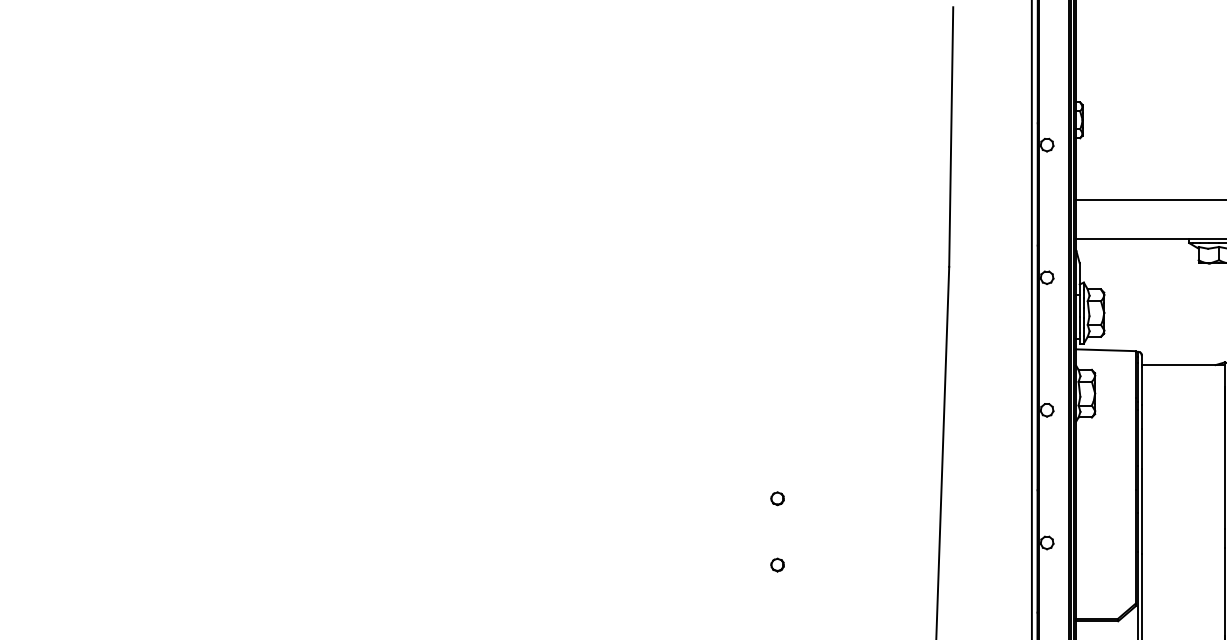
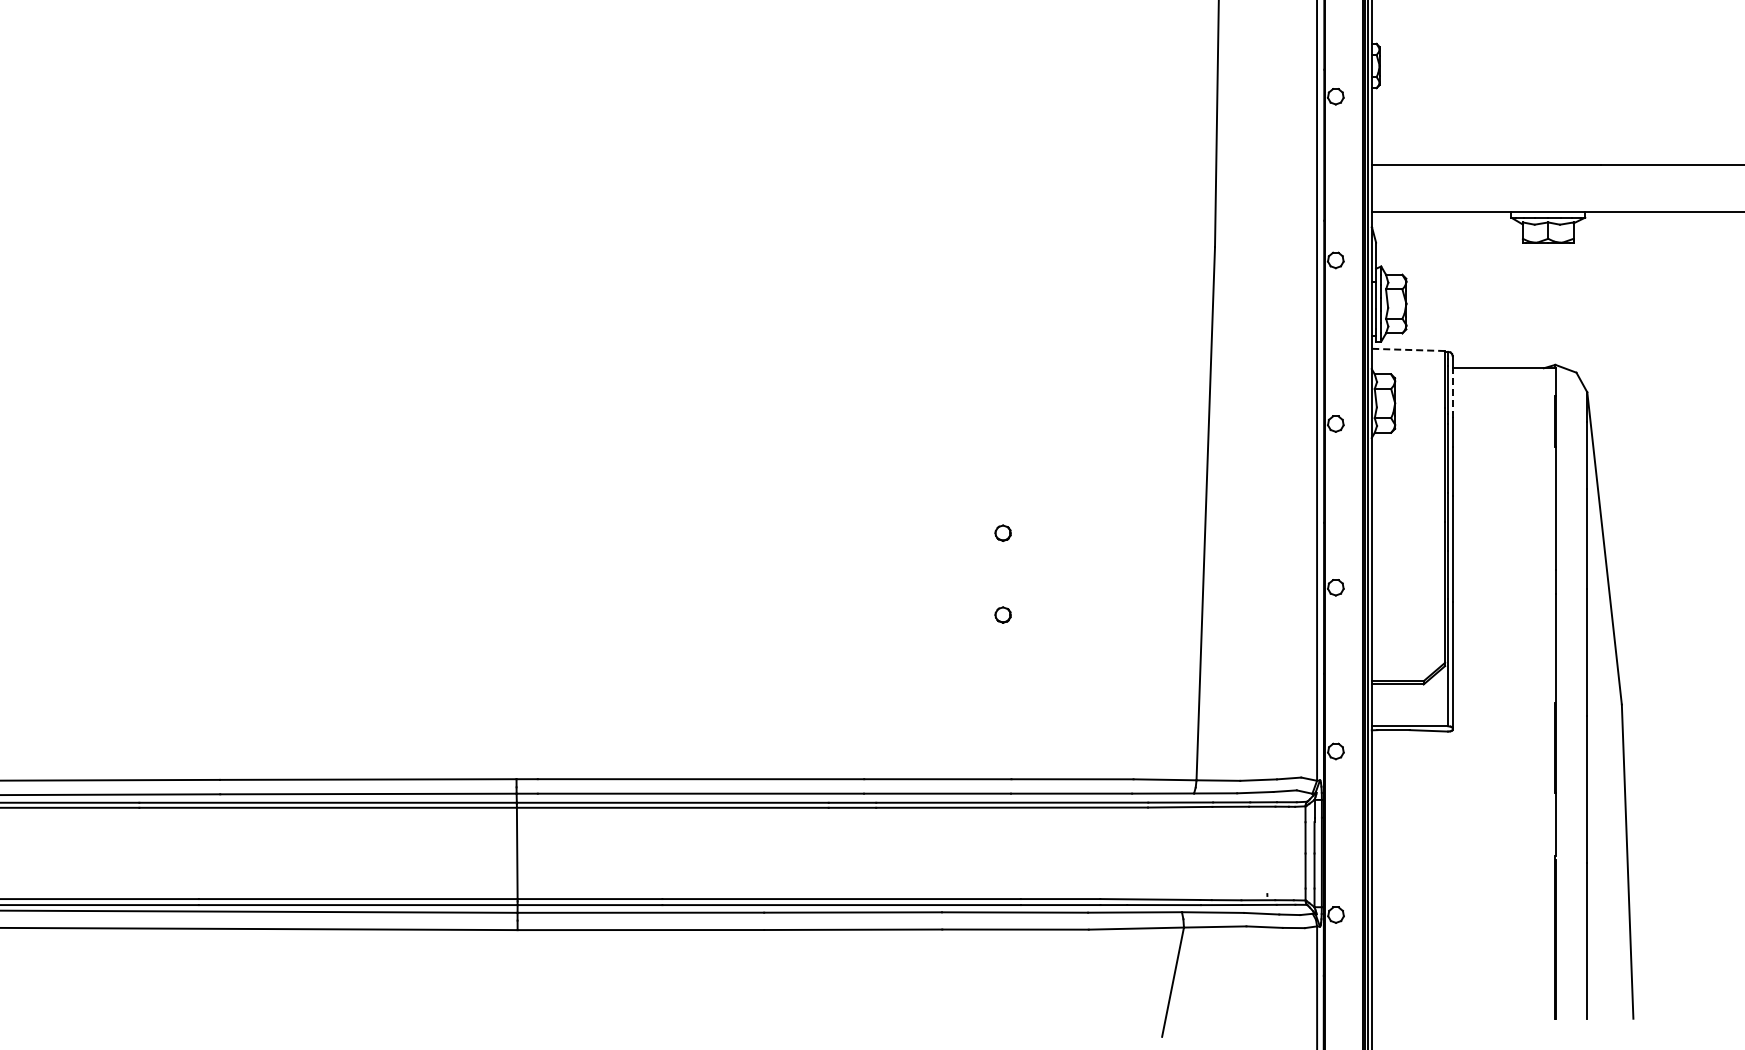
line: (1105, 349) -> (1408, 349), solid -> dashed
line: (1141, 386) -> (1452, 394), solid -> dashed

